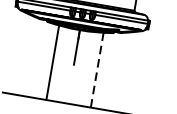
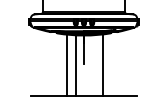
line: (63, 64) -> (75, 65), added
line: (97, 68) -> (103, 63), dashed -> solid

